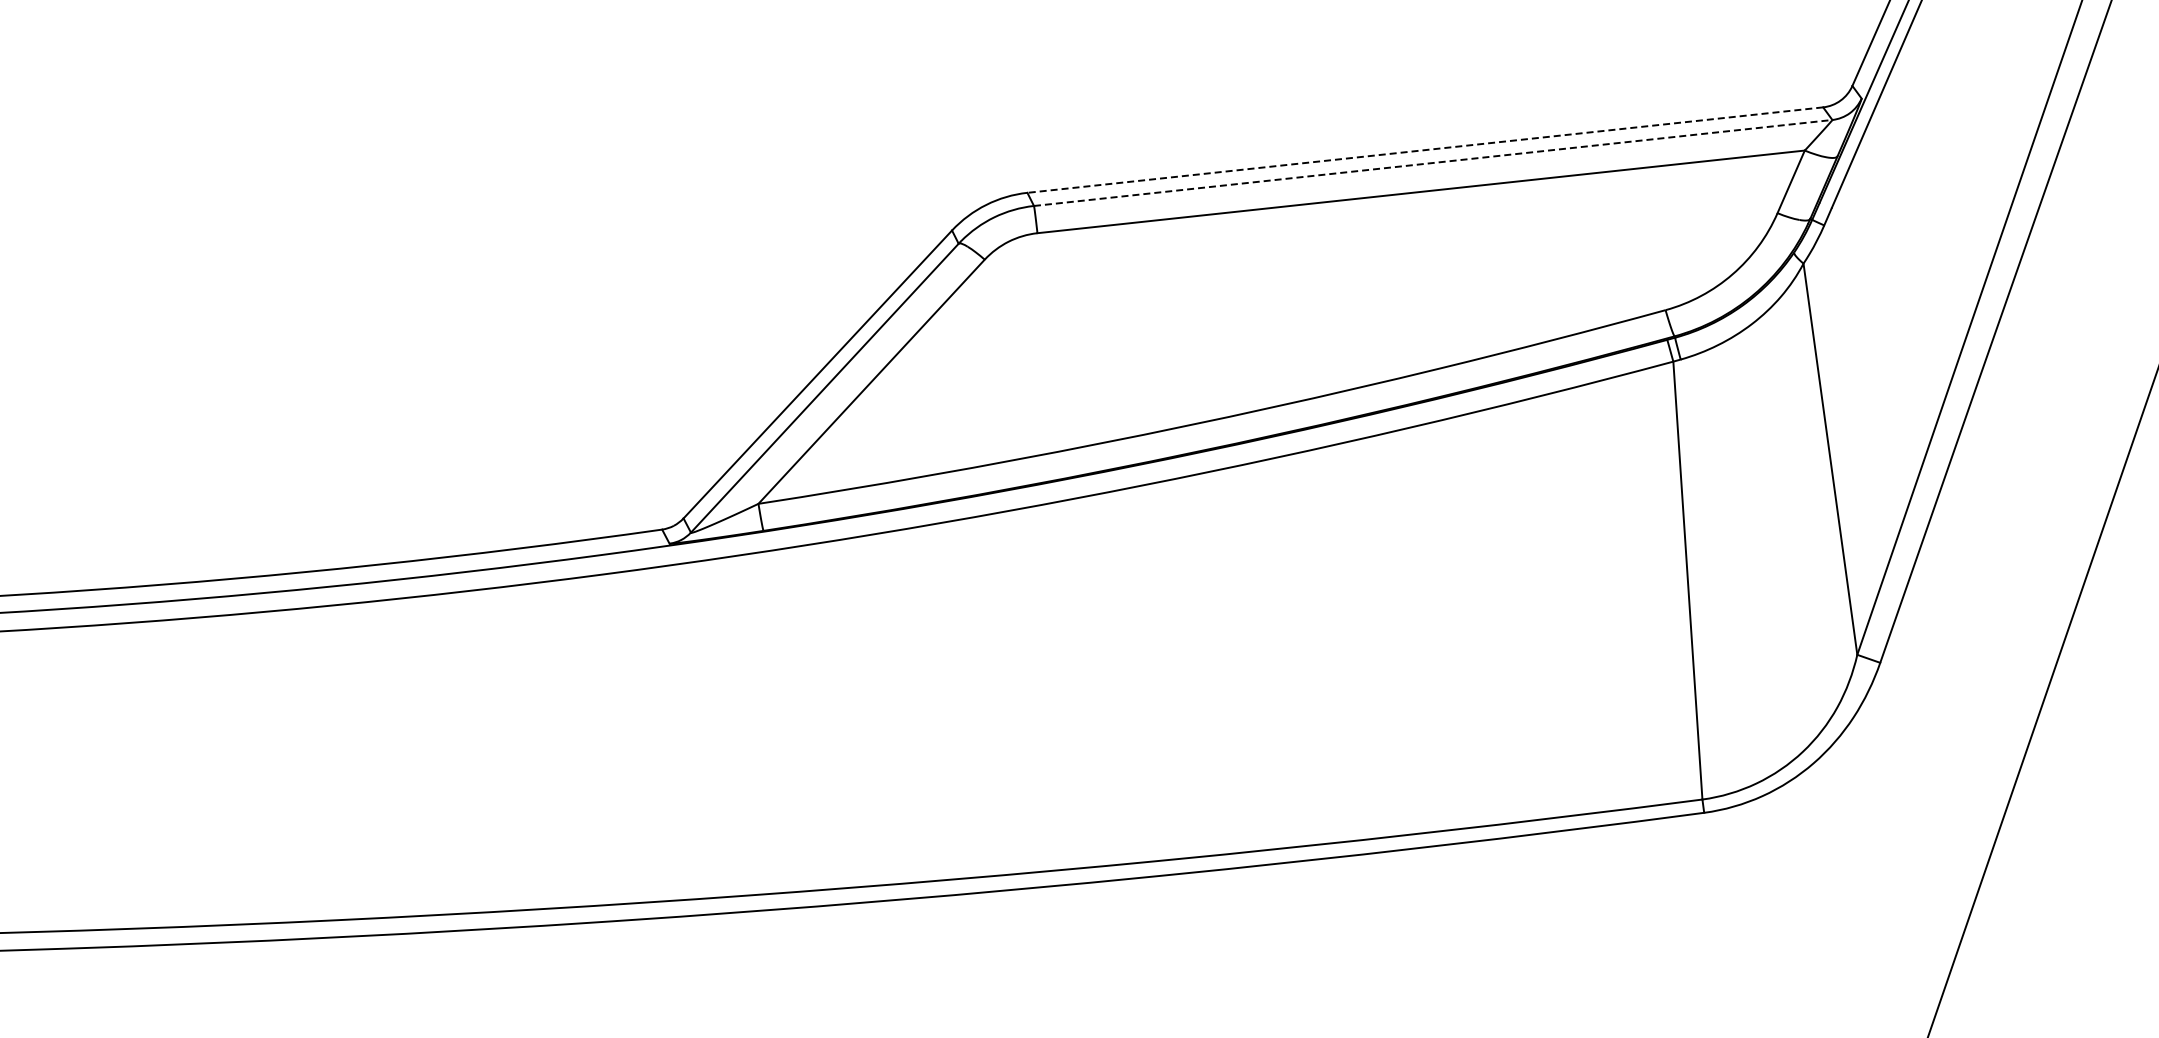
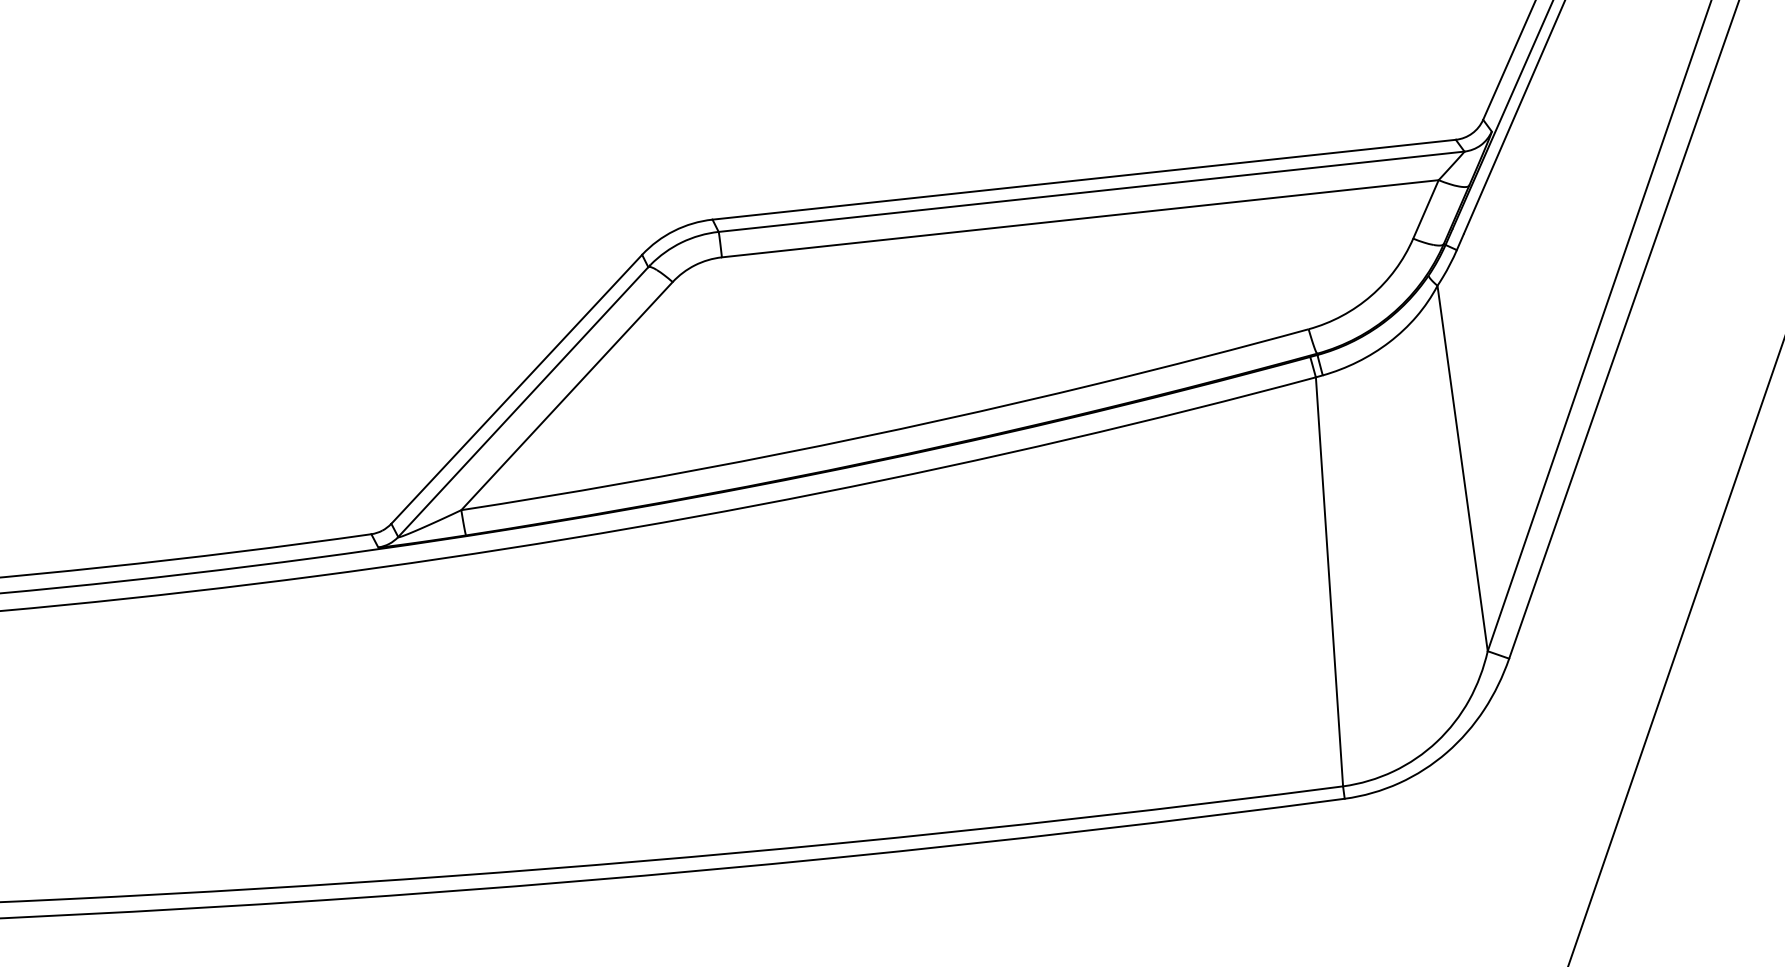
line: (1424, 150) -> (1083, 180), dashed -> solid
line: (1433, 162) -> (1091, 191), dashed -> solid

